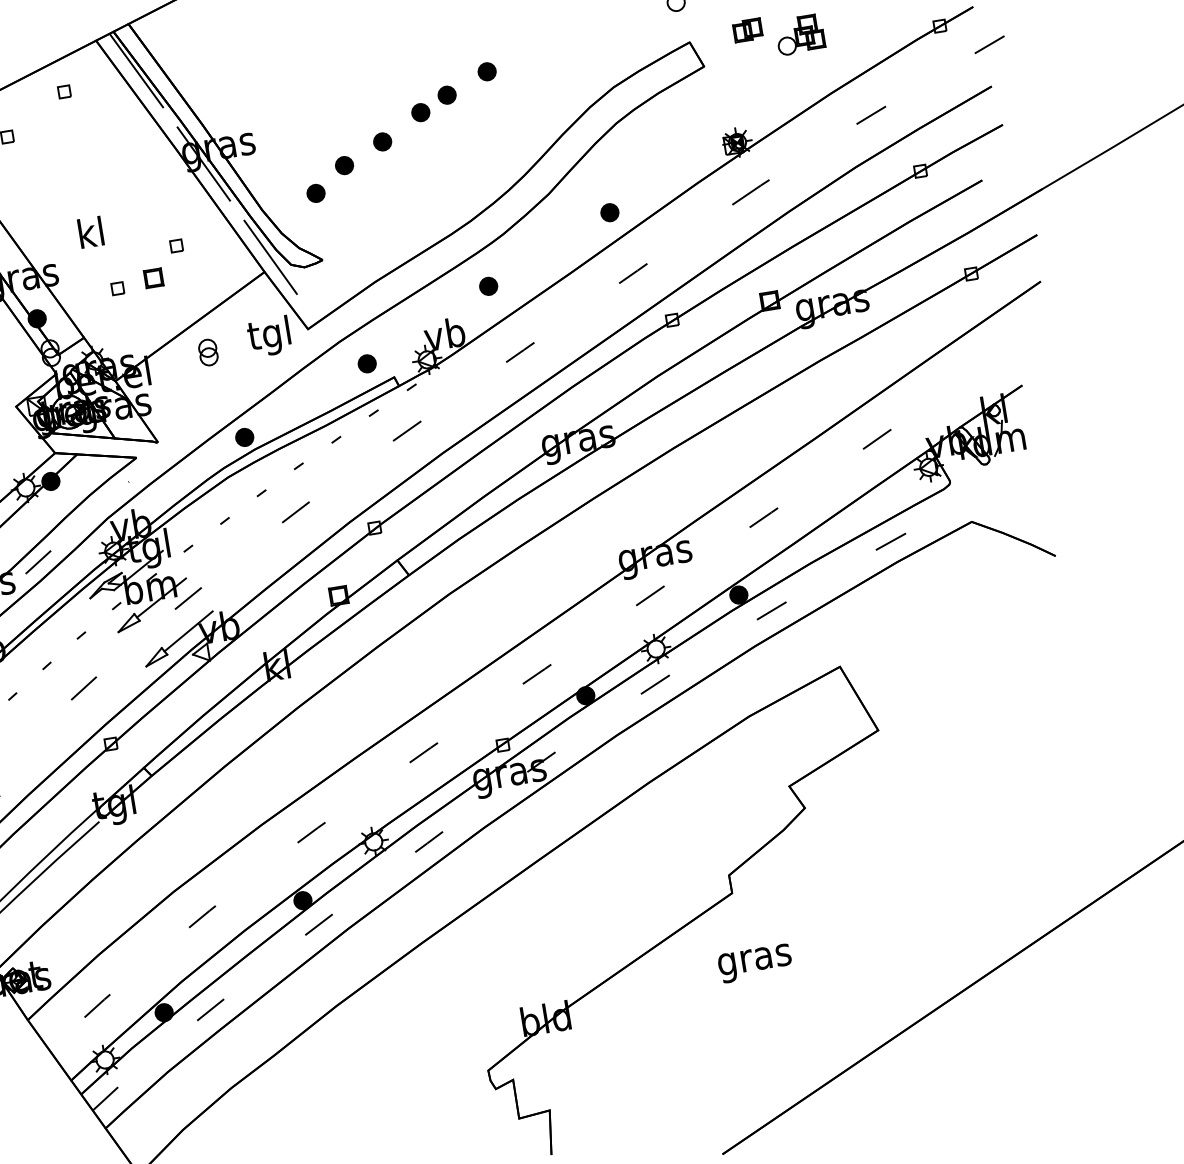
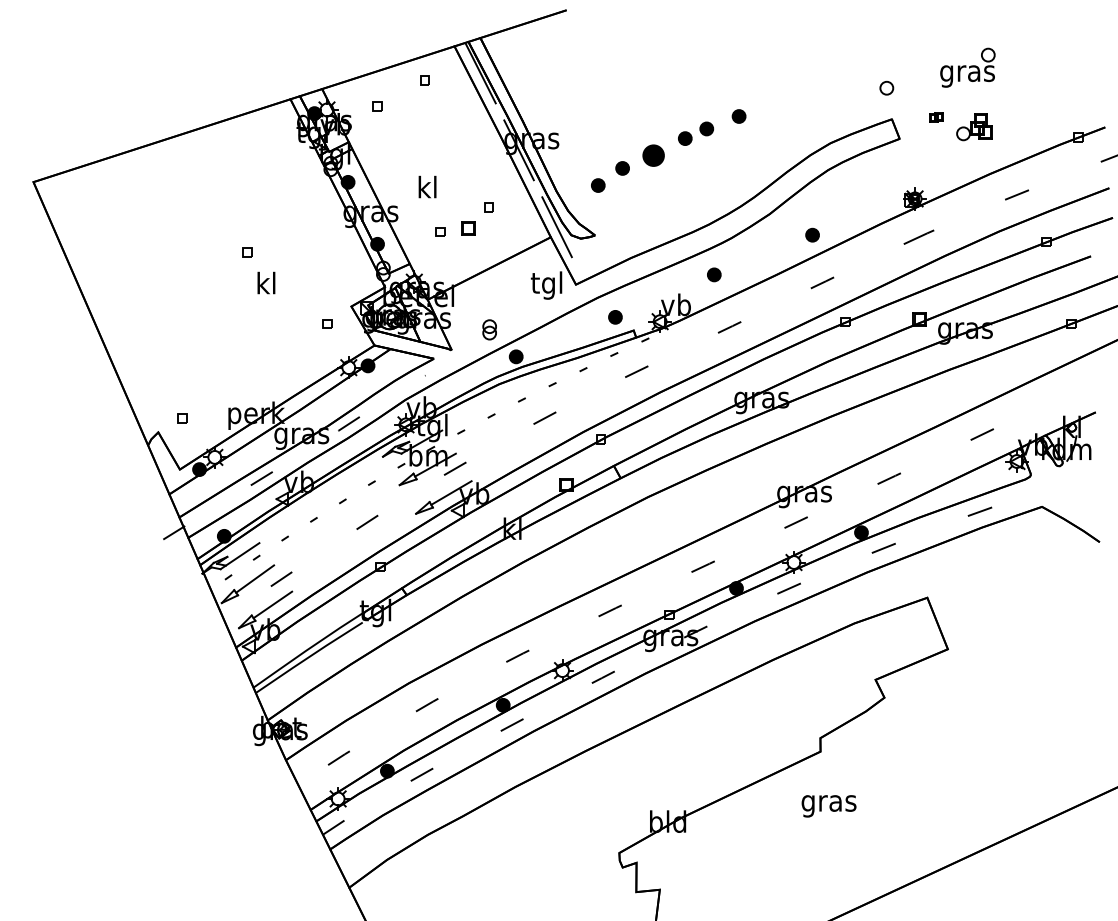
part: (748, 30) -> (936, 117), size x0.6
part: (382, 141) -> (653, 155), size x1.6
part: (208, 352) -> (489, 329), moved

